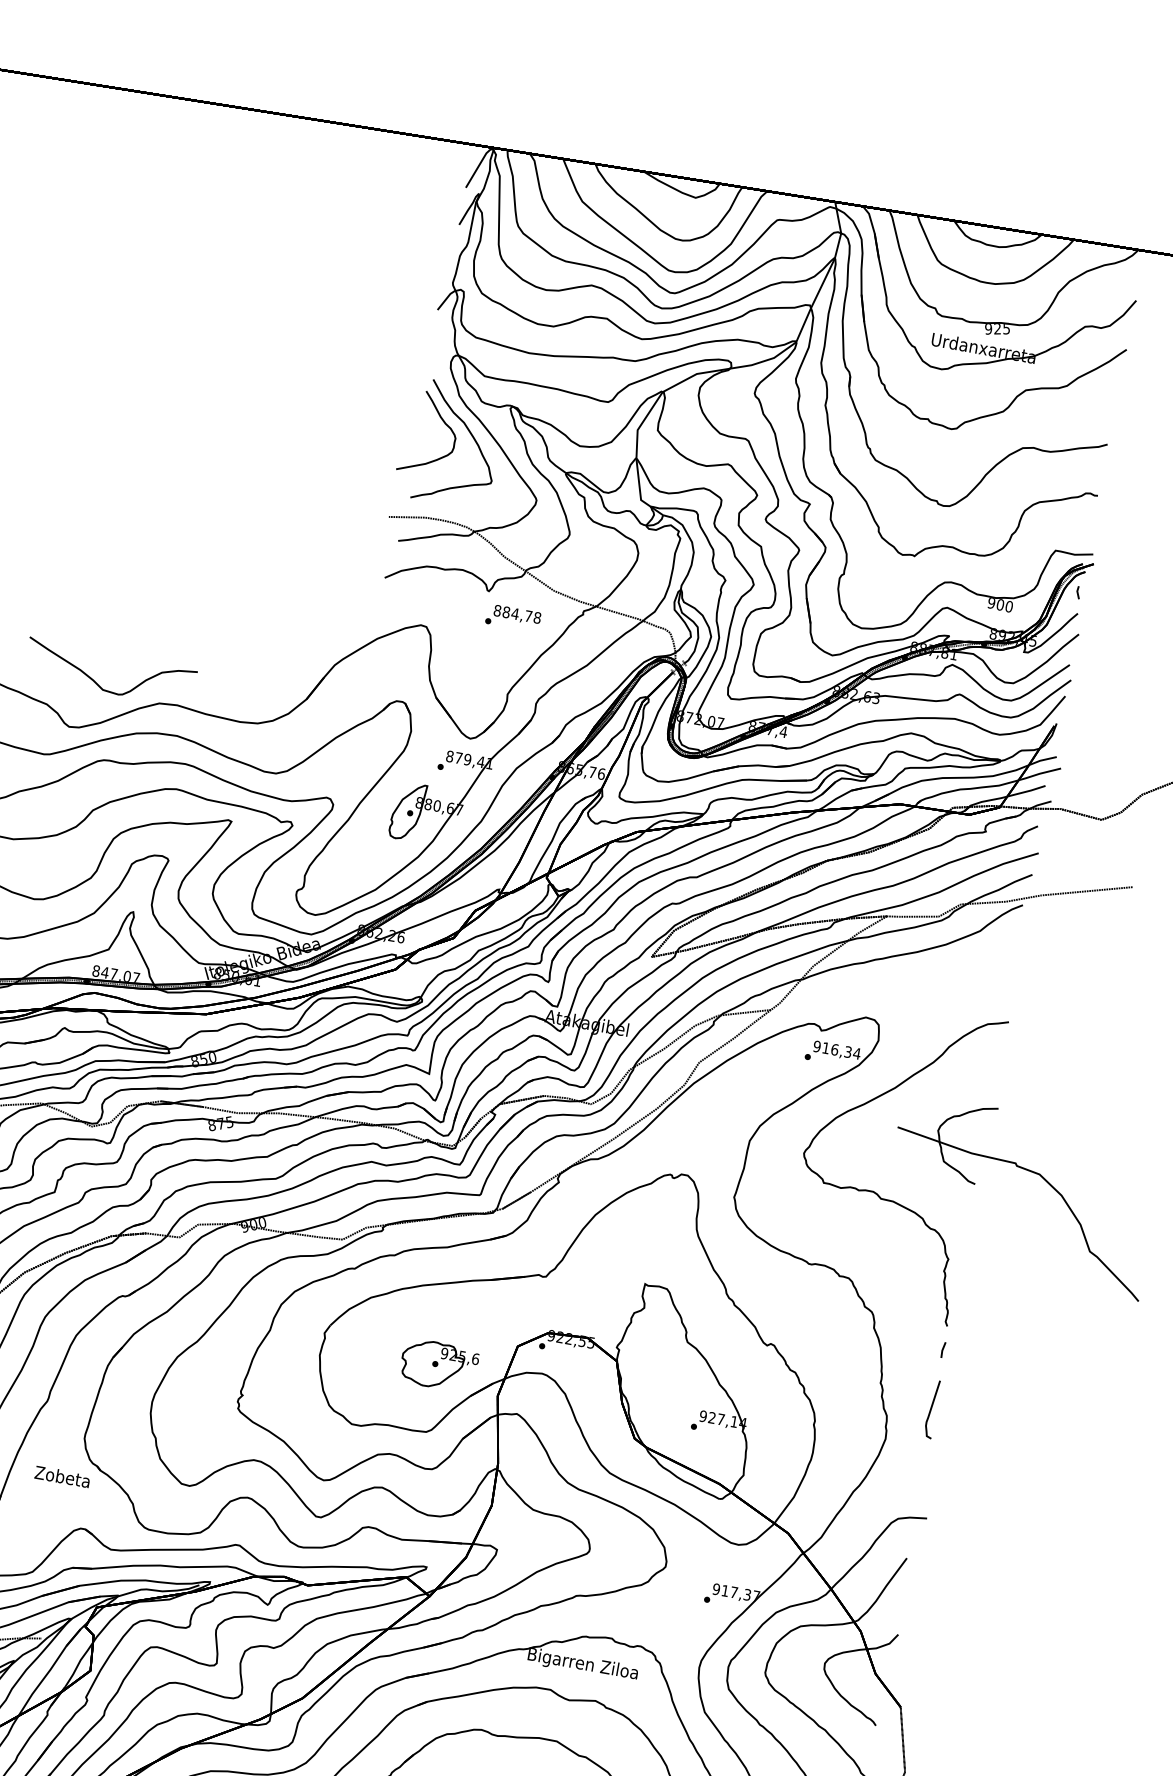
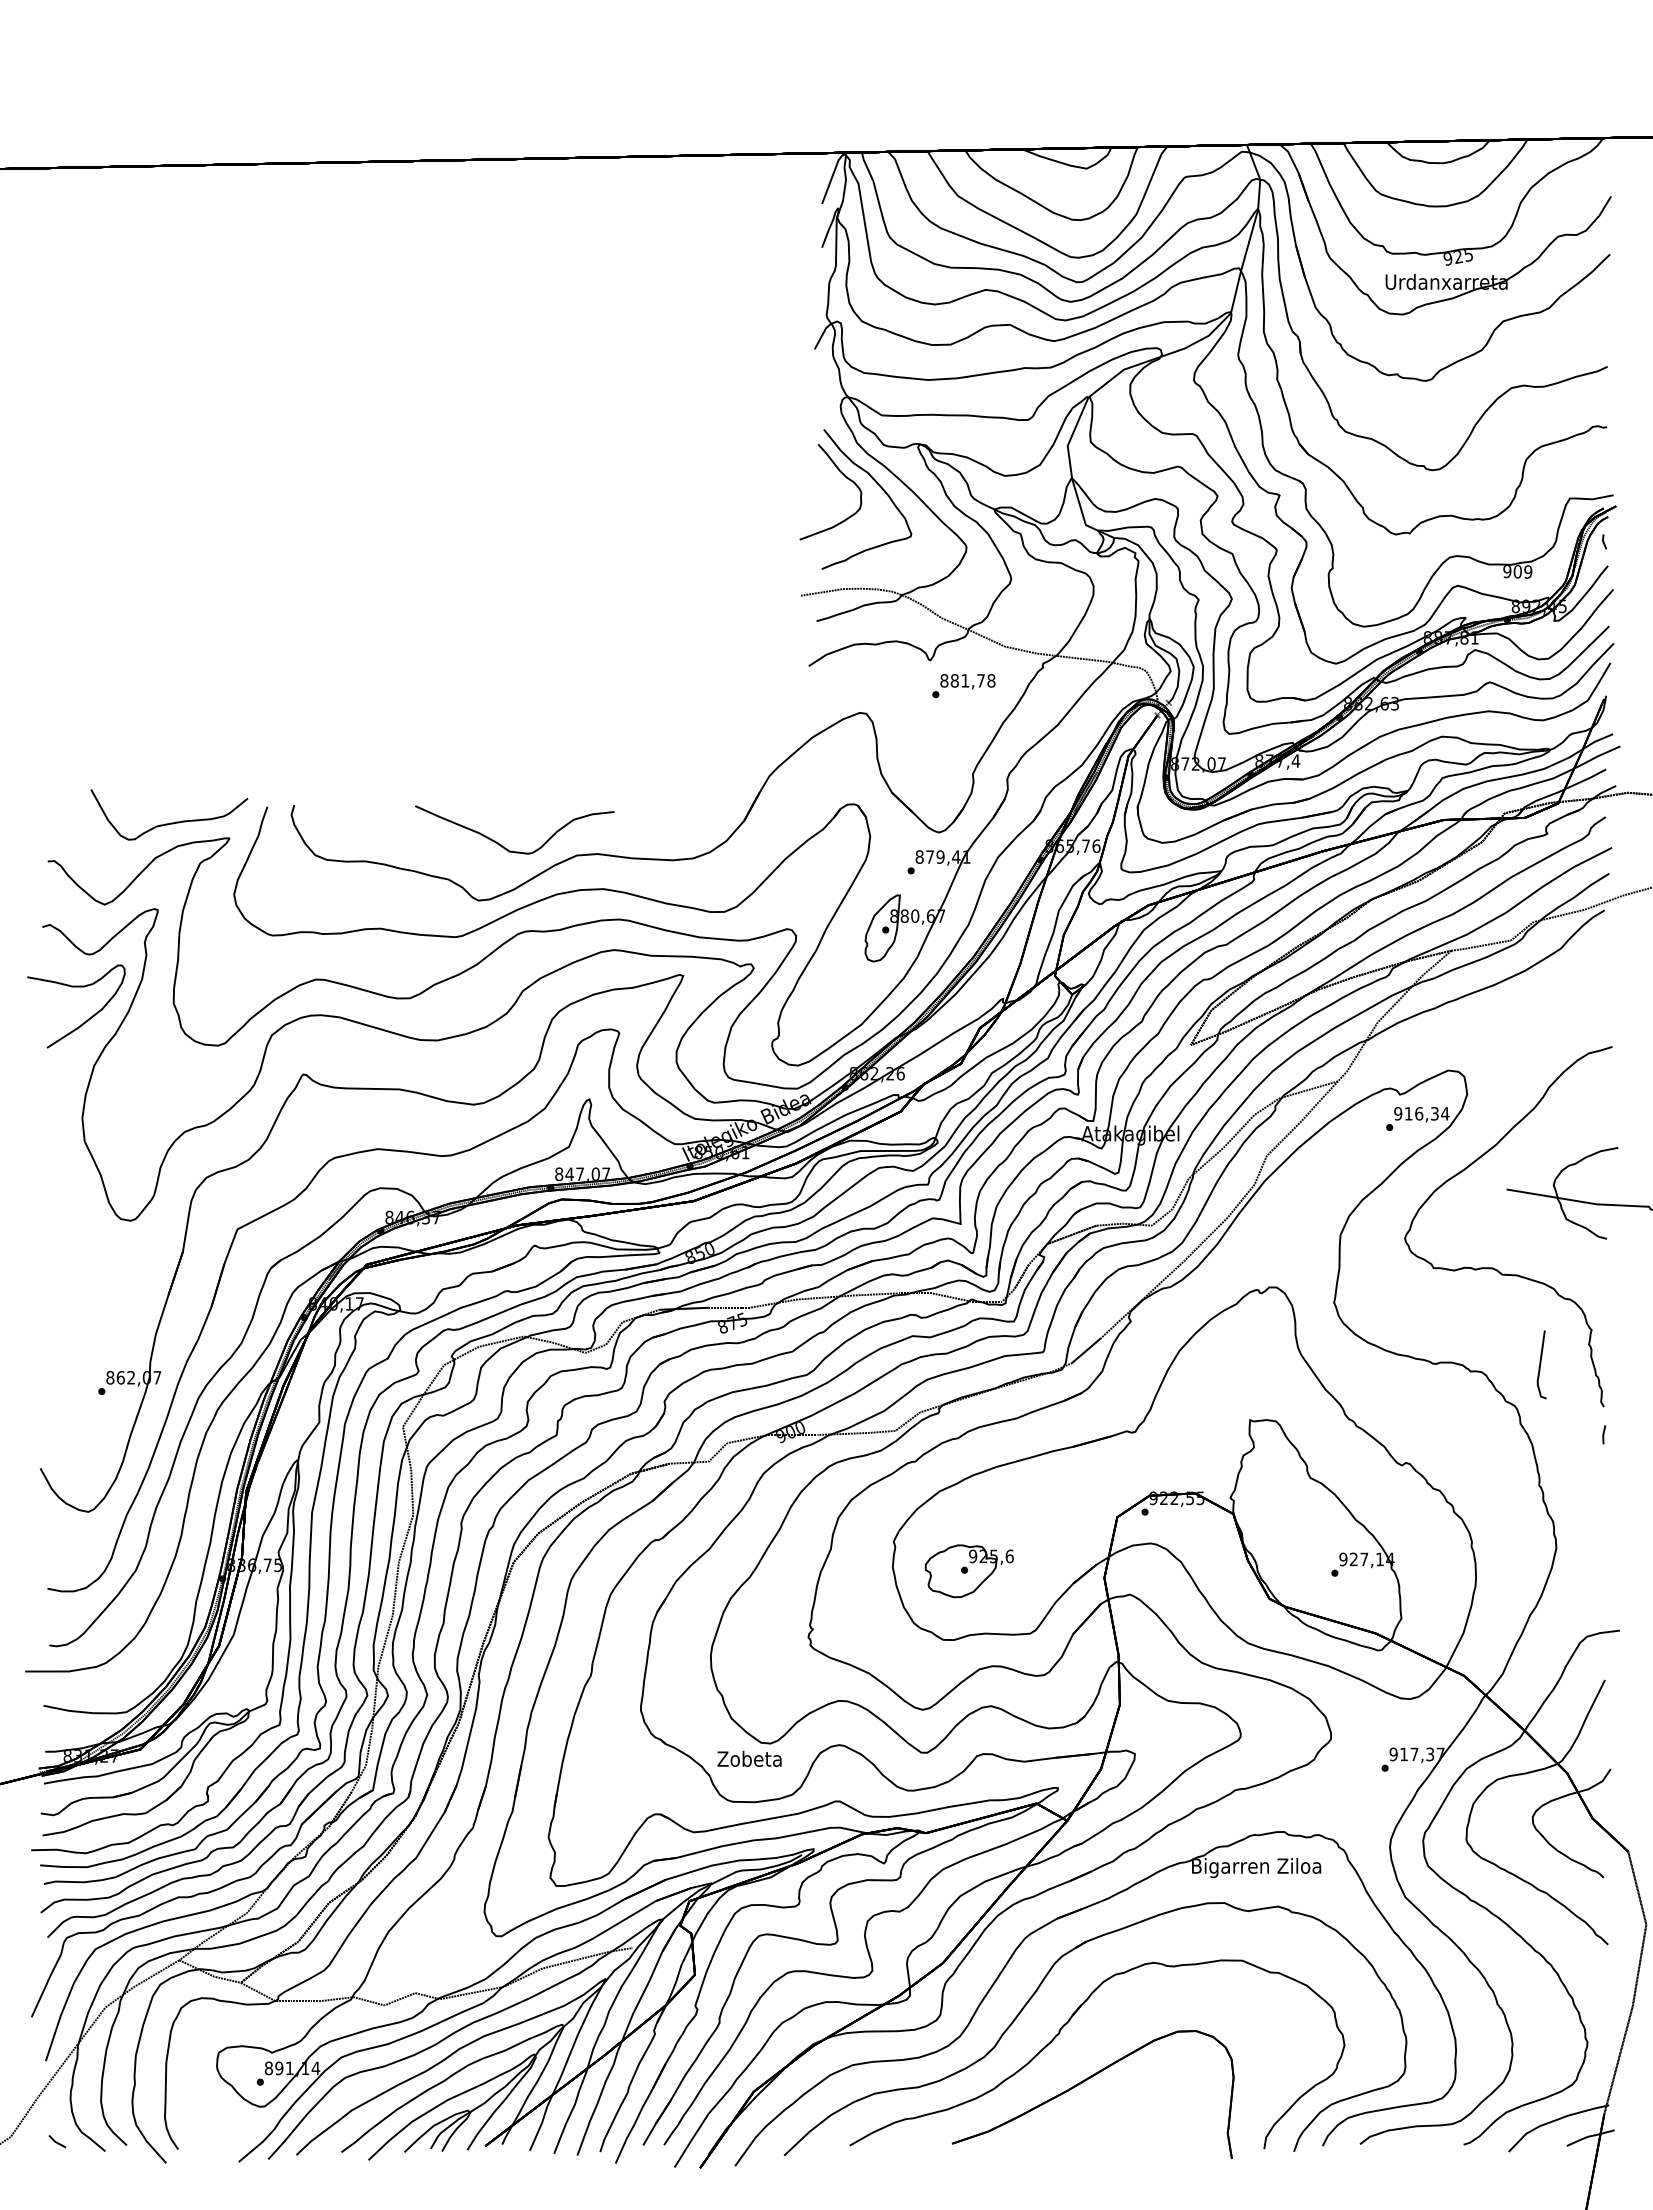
text: (1009, 606) -> (1528, 571), 900 -> 909
text: (515, 613) -> (965, 680), 884,78 -> 881,78
part: (438, 1365) -> (968, 1571), moved
curve: (932, 1409) -> (1541, 1364), moved
text: (62, 1476) -> (749, 1758), moved

